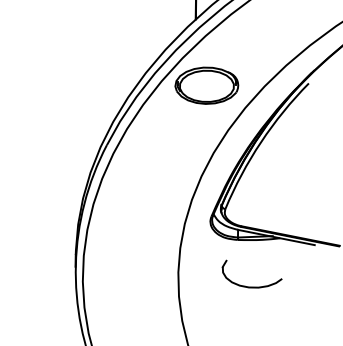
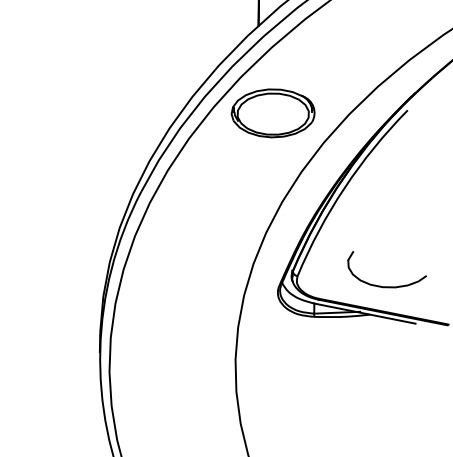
part: (251, 286) -> (386, 285), moved

